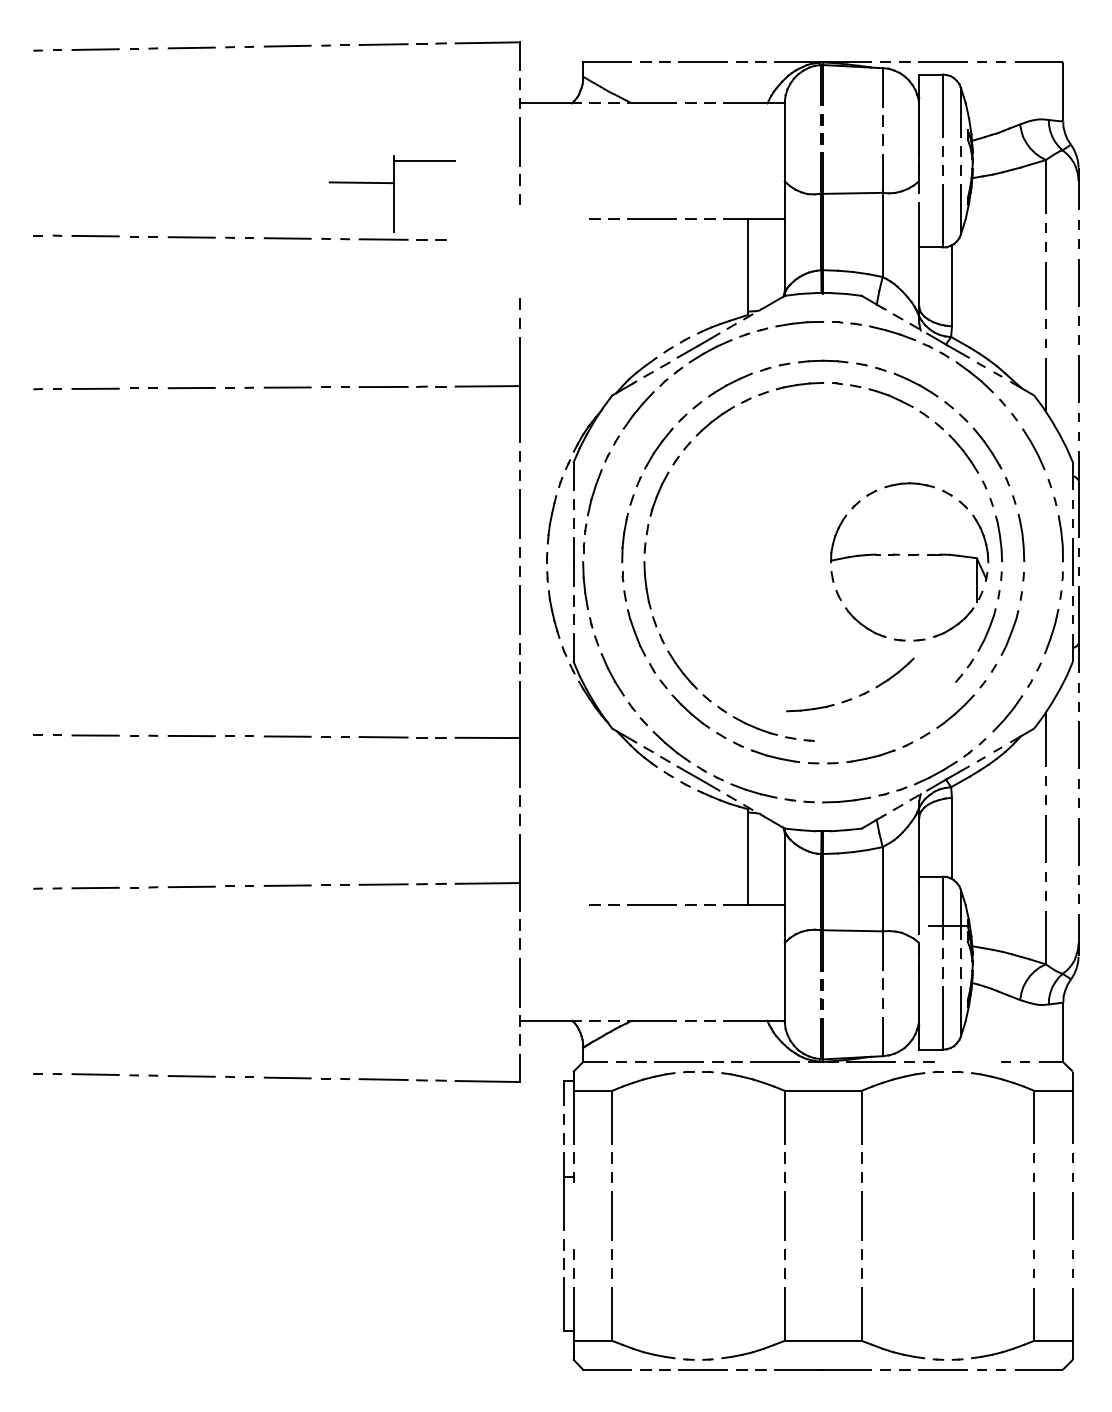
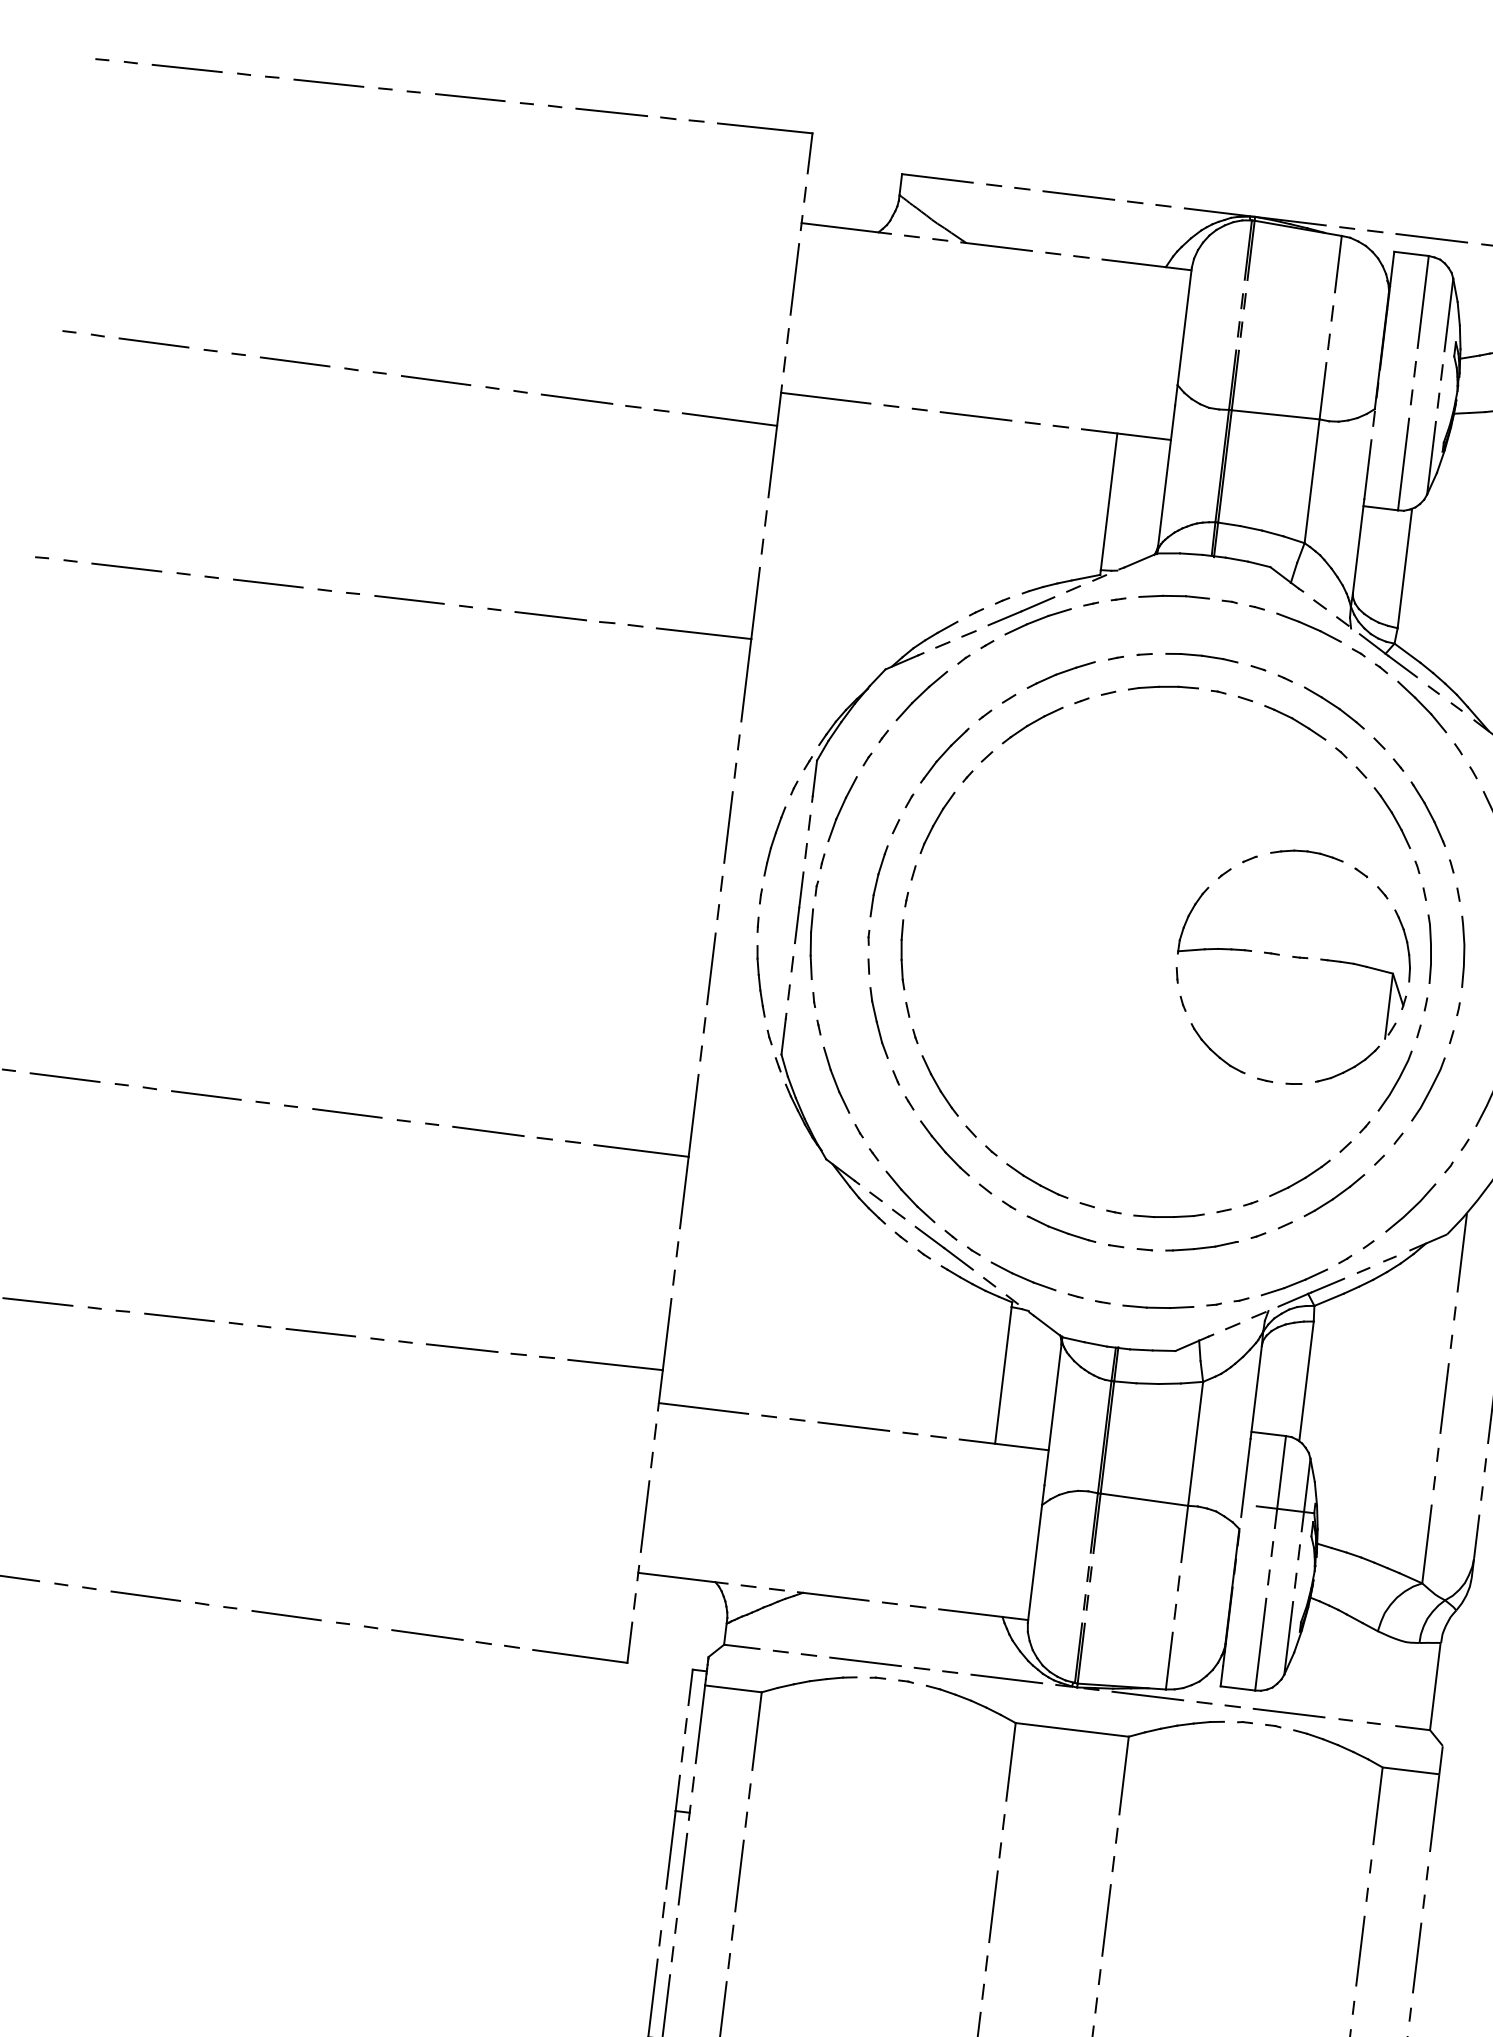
part: (391, 193) -> (771, 440), moved
part: (859, 694) -> (1243, 1203), moved
line: (549, 905) -> (702, 1408), added
line: (966, 1061) -> (1288, 1712), added
line: (573, 1215) -> (682, 1868), added

